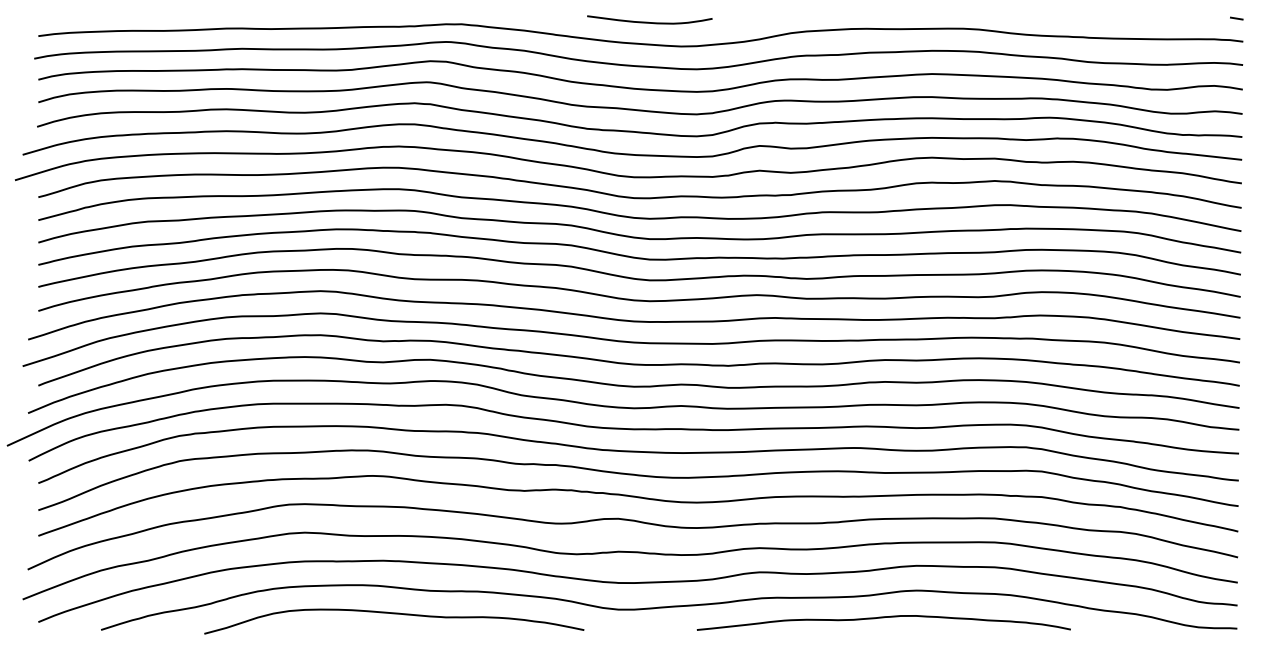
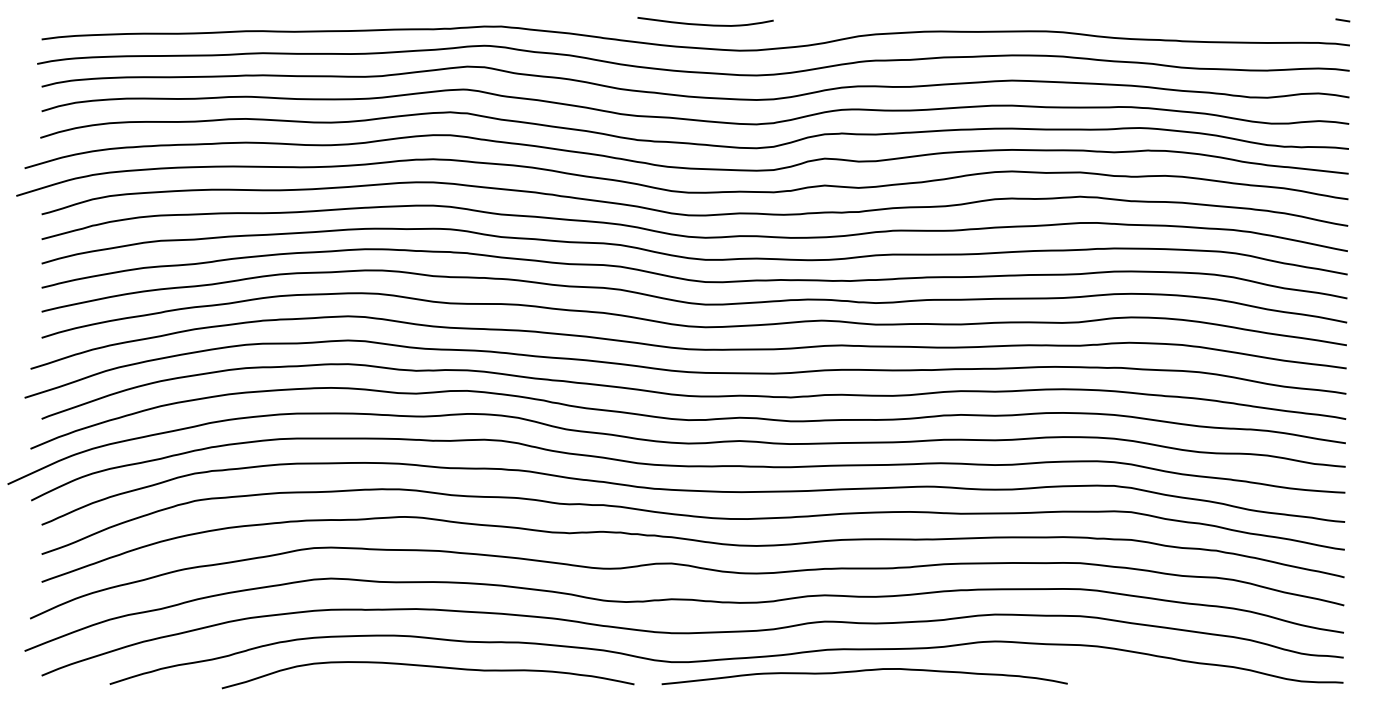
curve: (883, 618) -> (864, 671), moved

